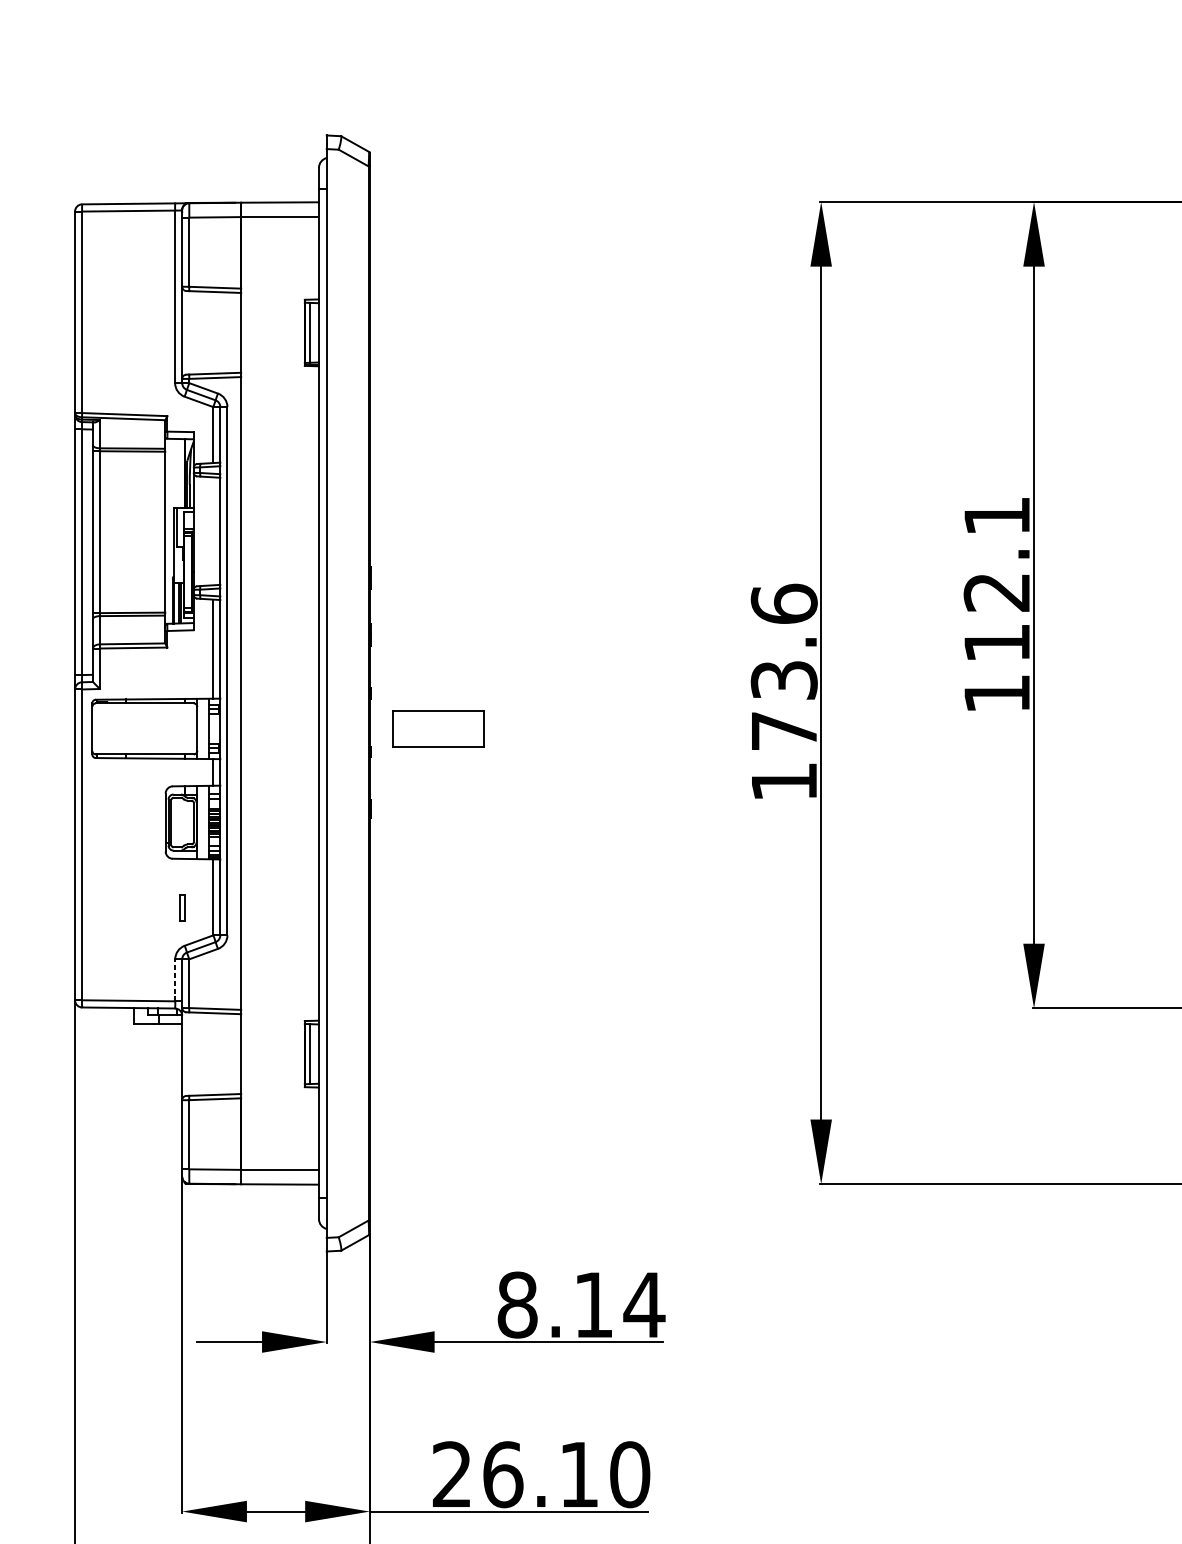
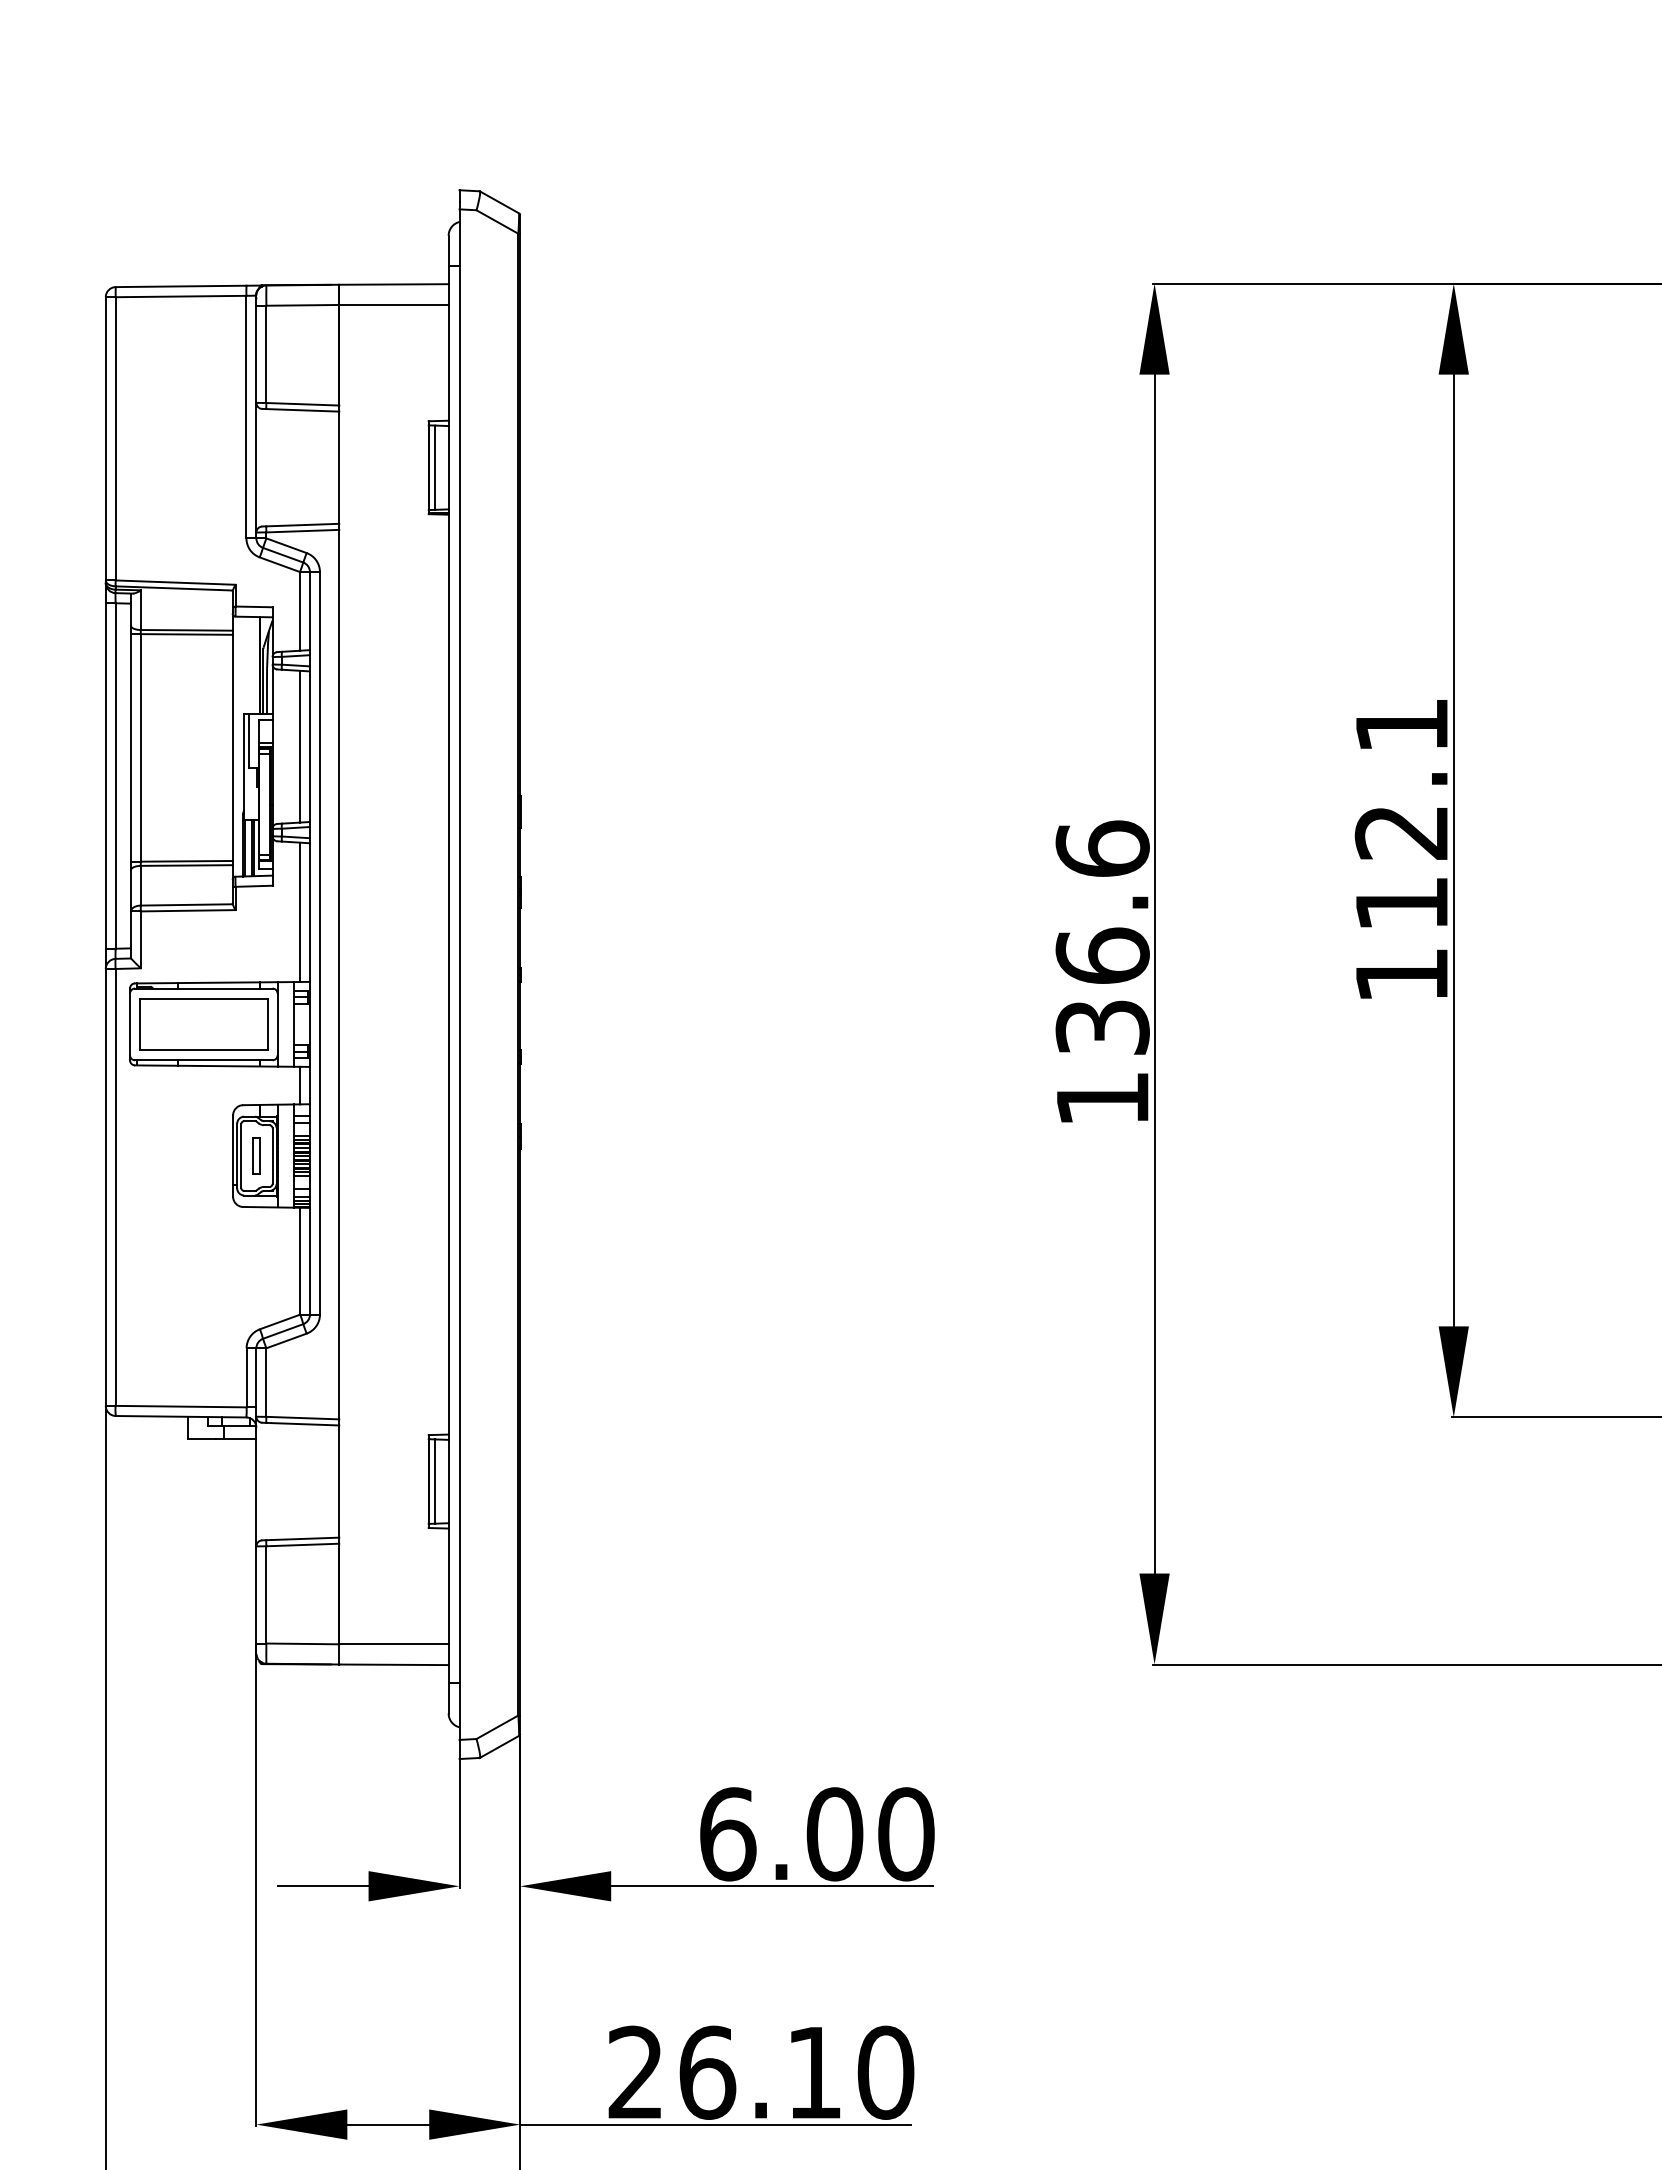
line: (212, 531) -> (299, 746), added
text: (784, 704) -> (1102, 990), 173.6 -> 136.6
part: (438, 728) -> (203, 1024), moved
part: (182, 907) -> (256, 1155), moved
line: (175, 980) -> (246, 1377), dashed -> solid
text: (581, 1305) -> (817, 1834), 8.14 -> 6.00

